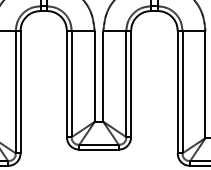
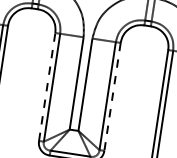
line: (66, 84) -> (46, 87), solid -> dashed
line: (131, 84) -> (112, 97), solid -> dashed

